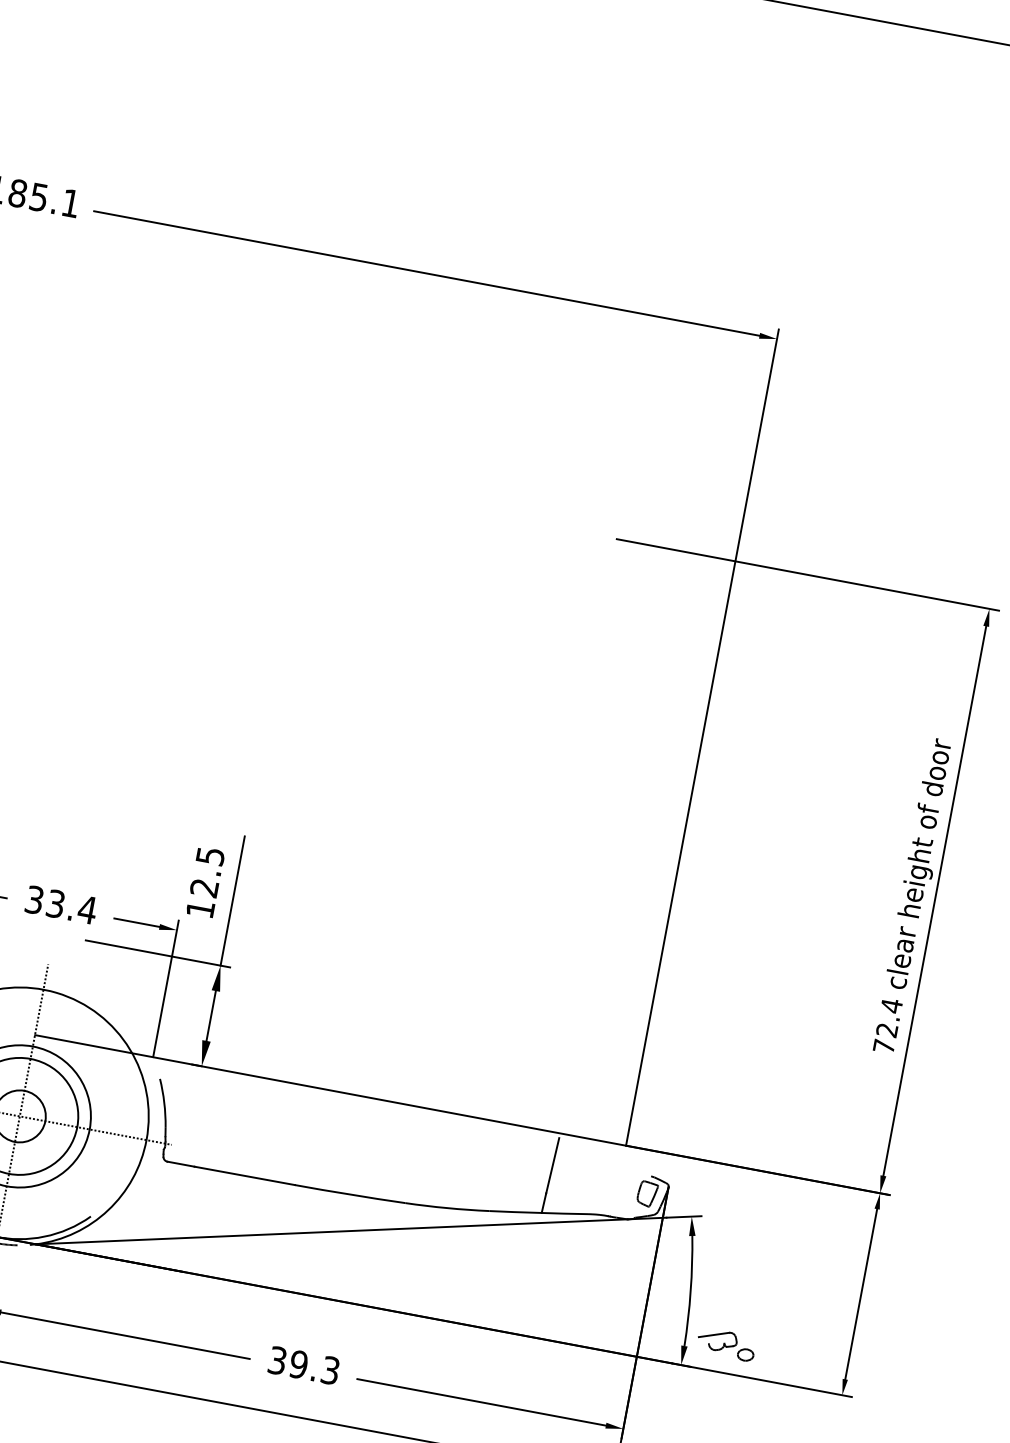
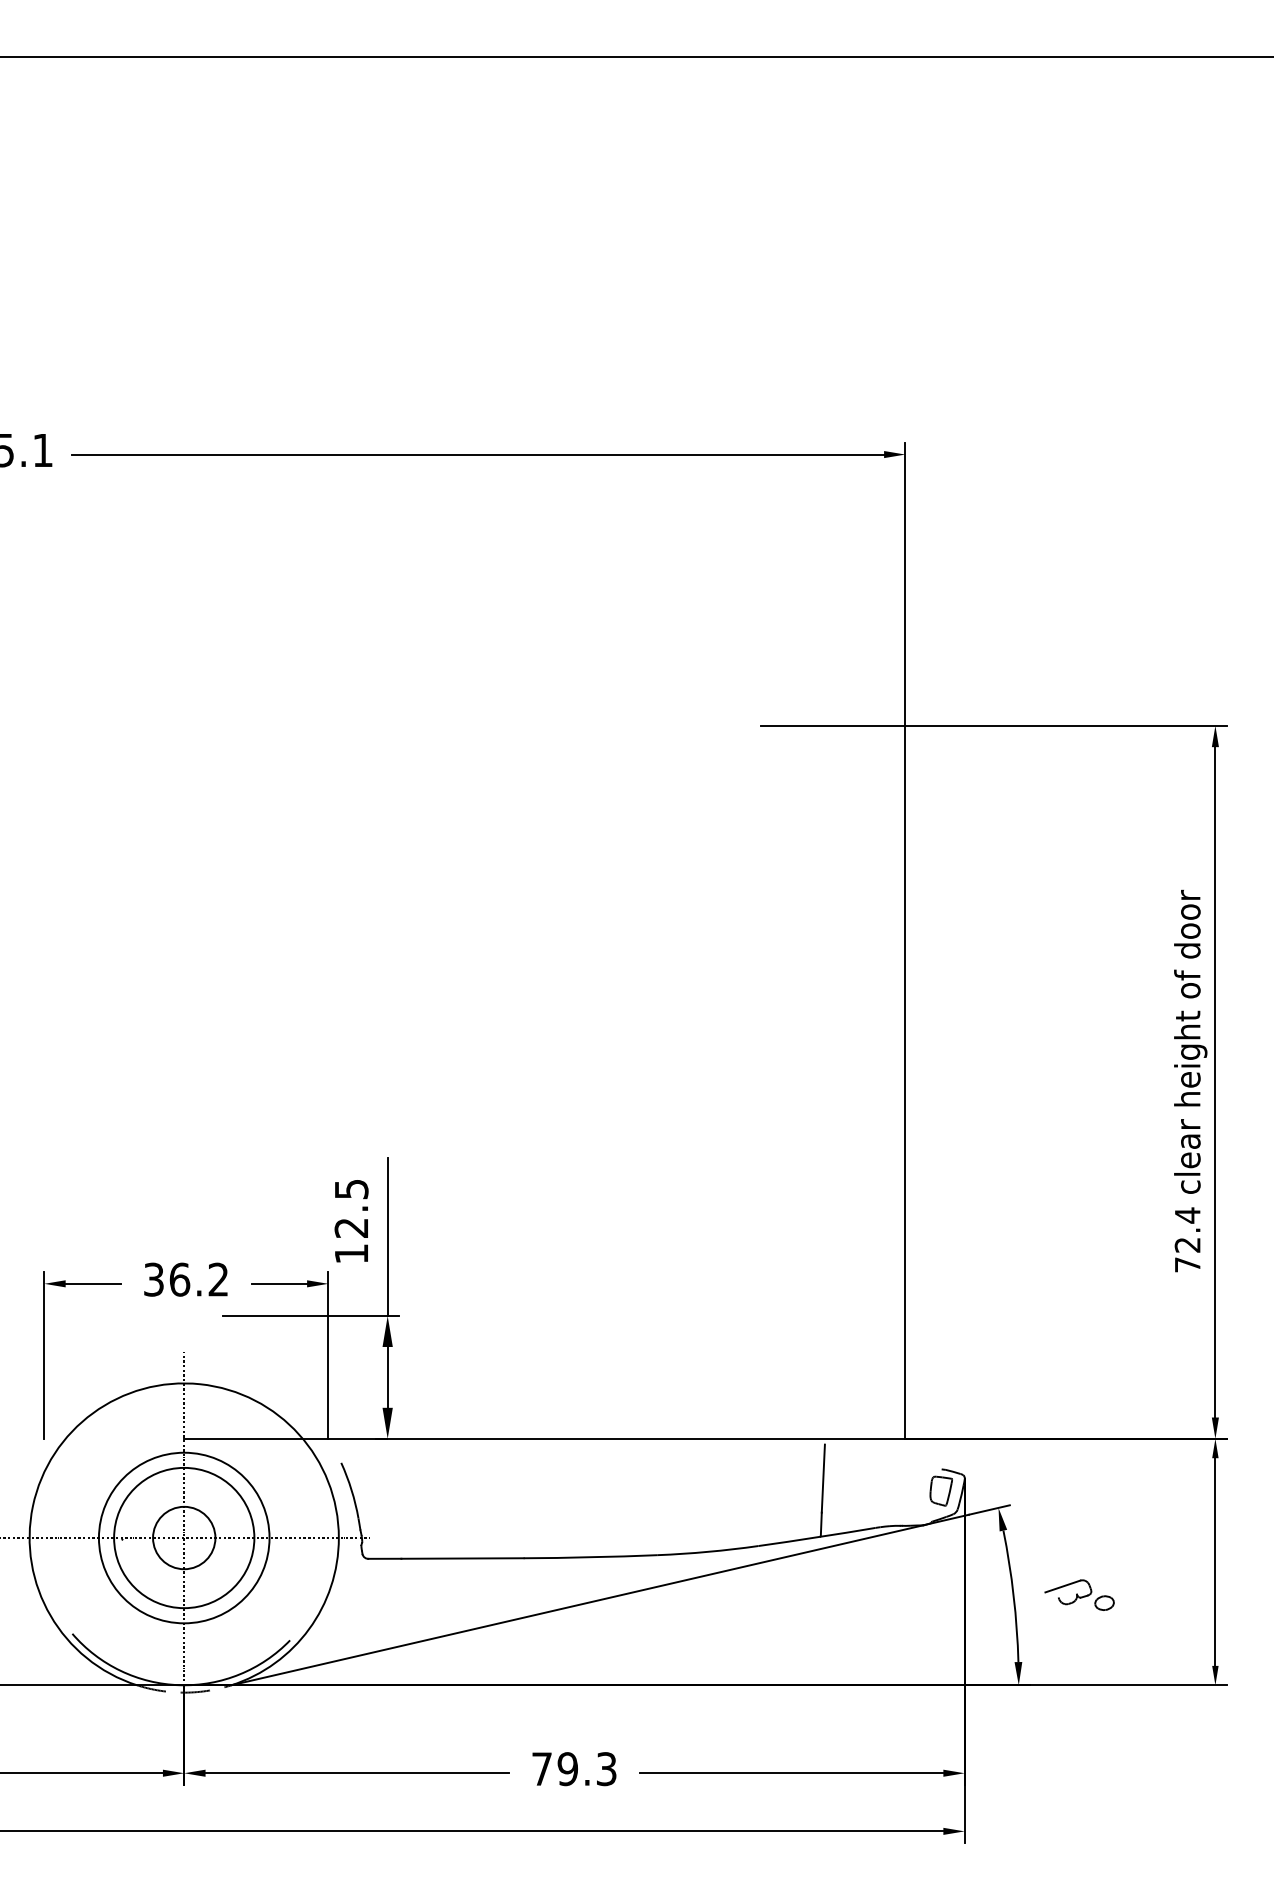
text: (71, 906) -> (199, 1279), 33.4 -> 36.2
part: (726, 1344) -> (1079, 1594), moved
text: (277, 1360) -> (541, 1769), 39.3 -> 79.3

